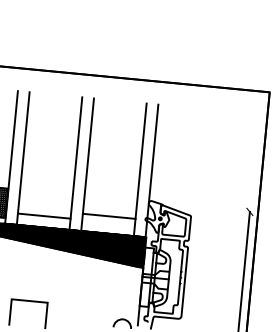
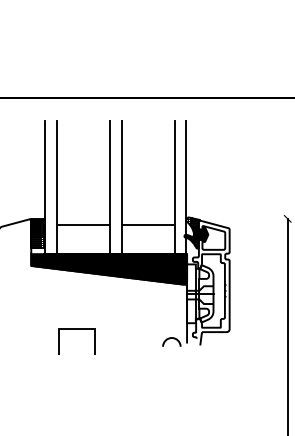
line: (44, 215) -> (83, 224), moved
line: (108, 216) -> (147, 224), moved
hatch: (156, 216) -> (195, 232), added

